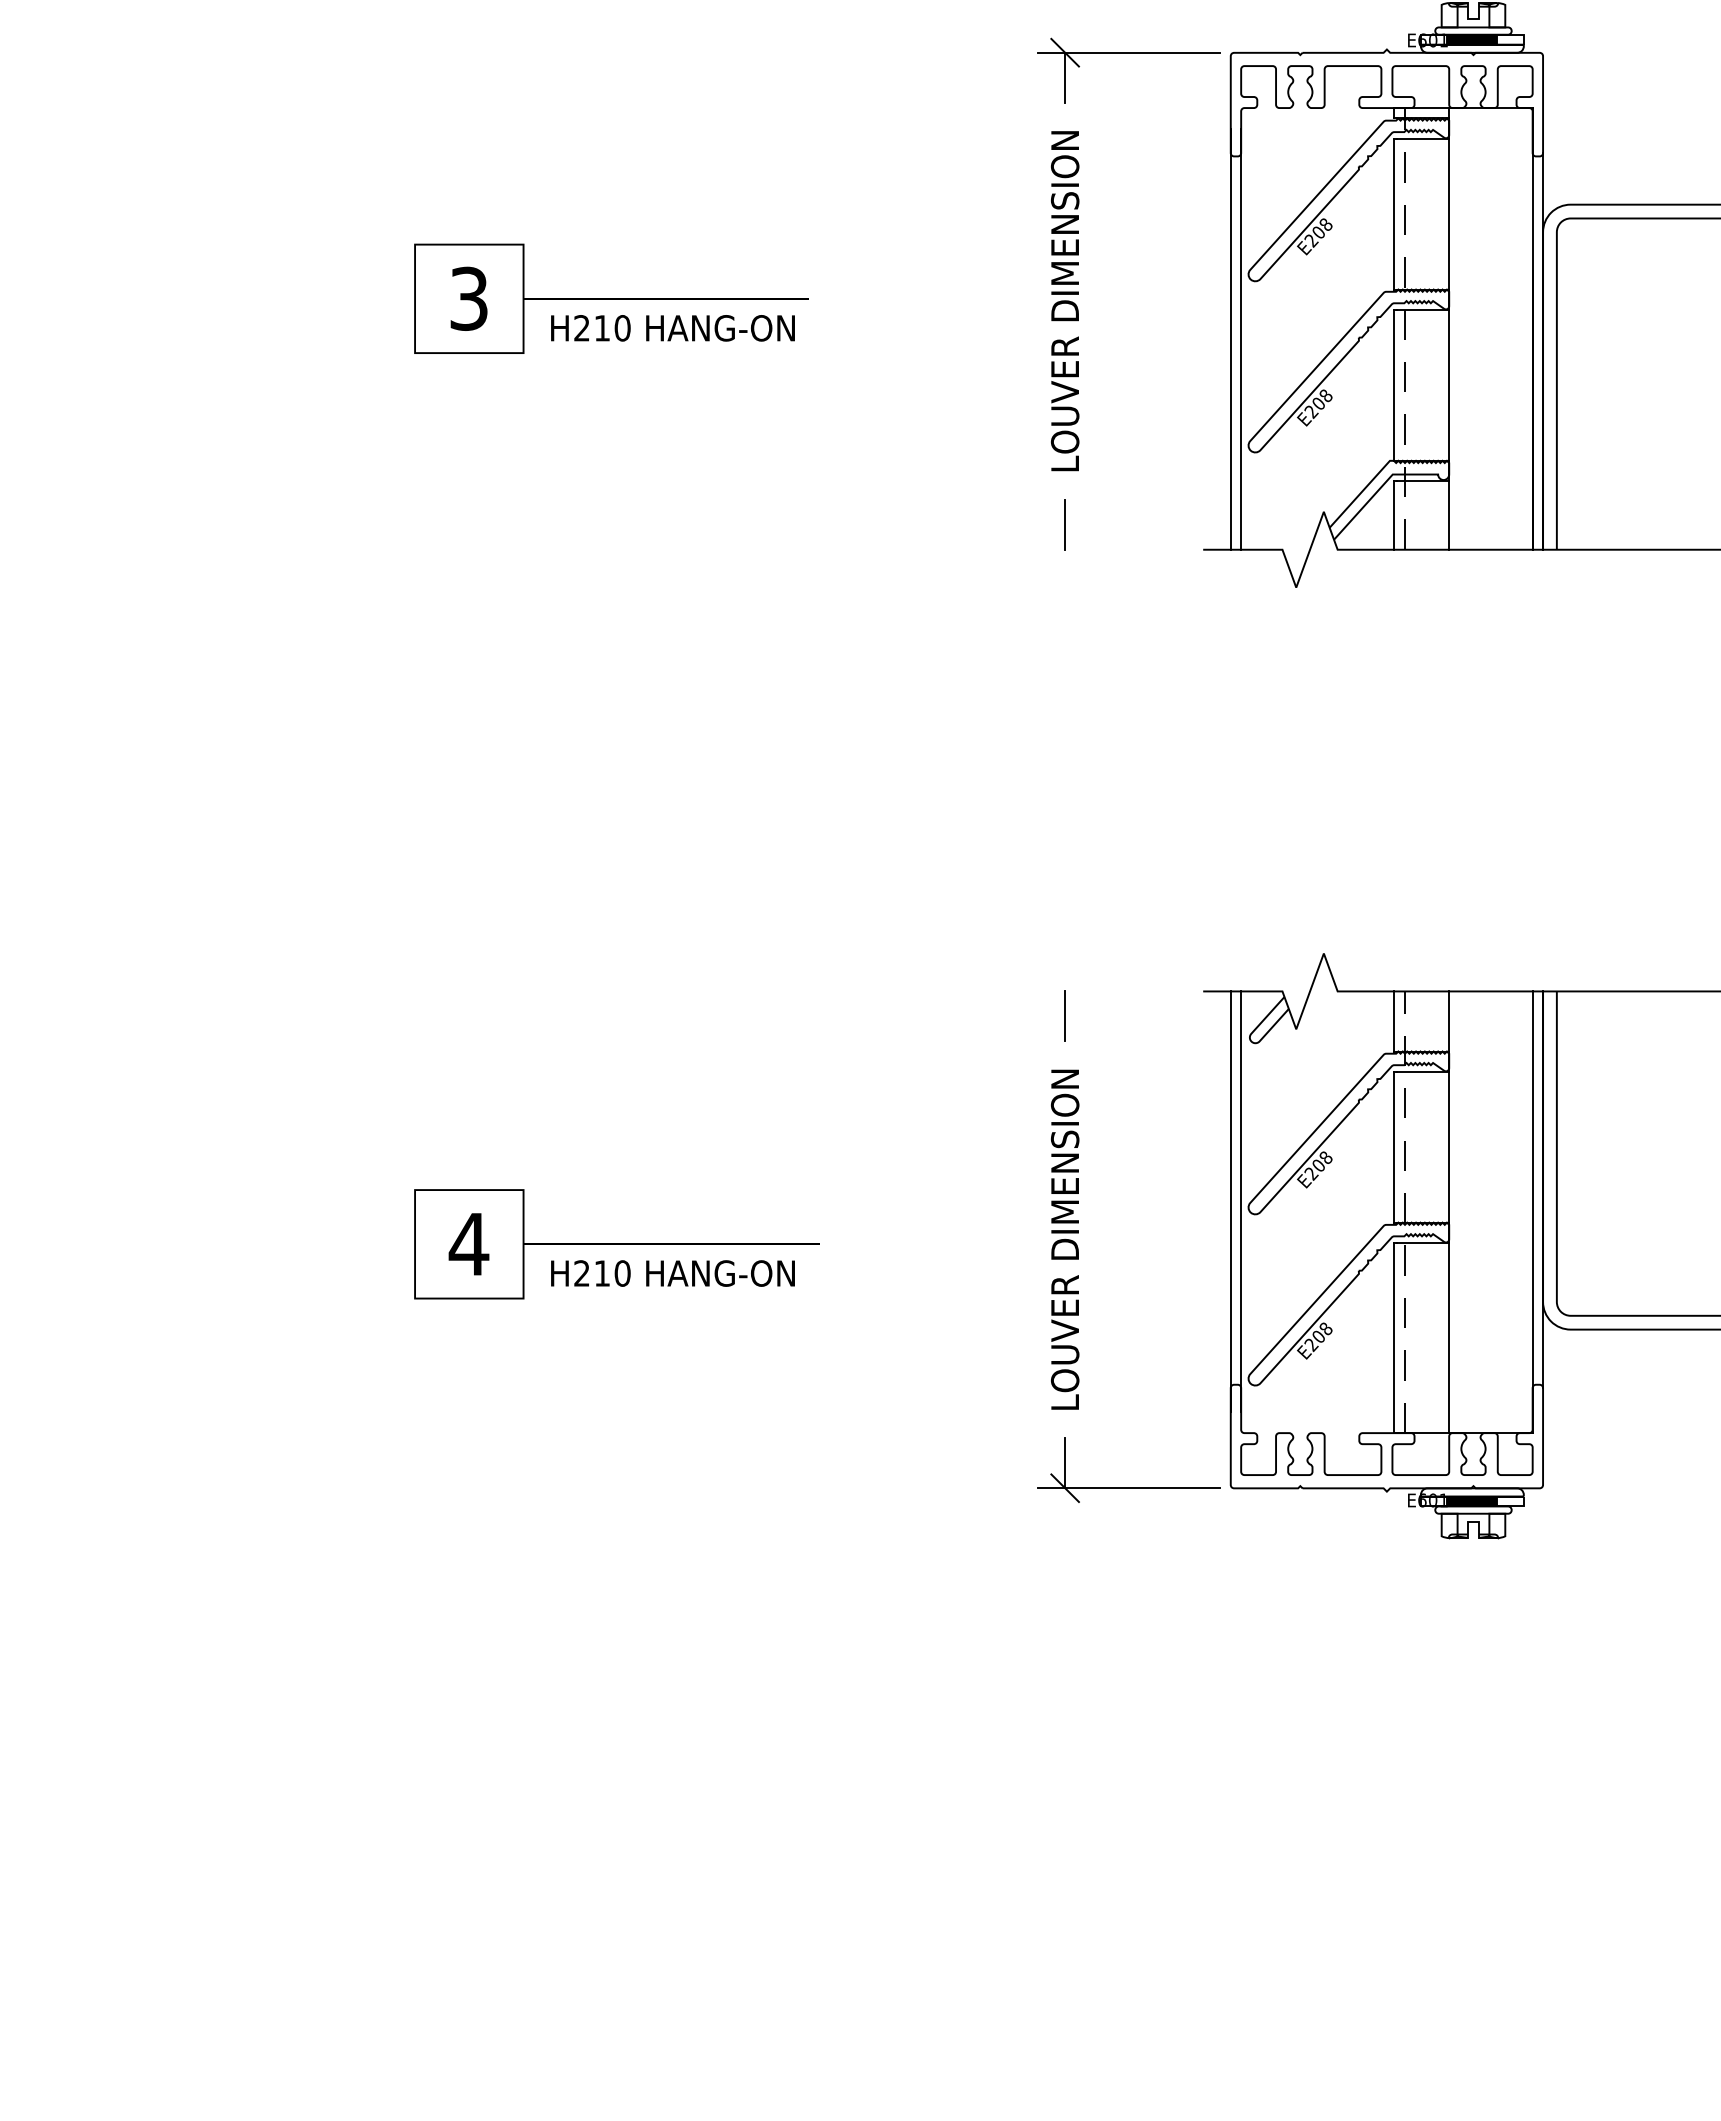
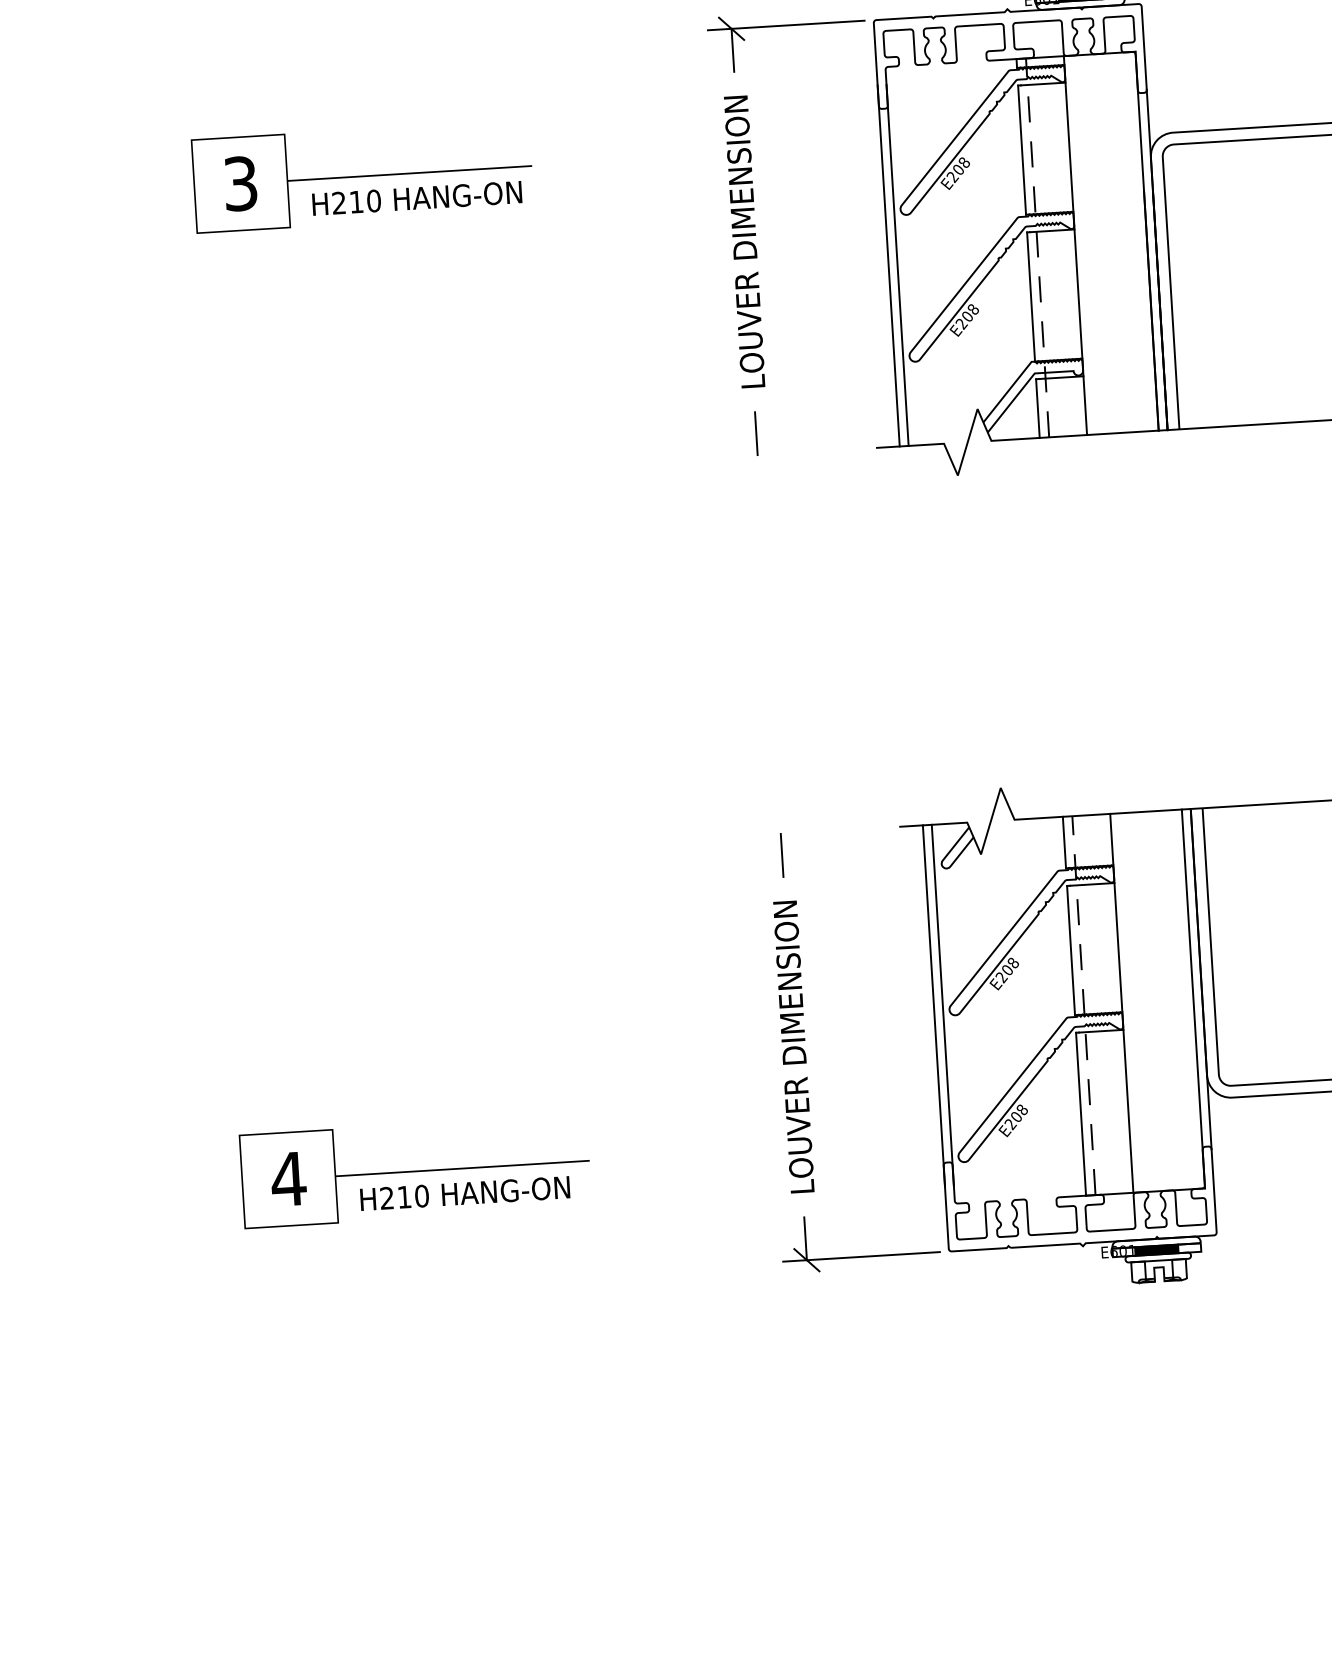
text: (611, 298) -> (362, 176), moved
text: (616, 1244) -> (415, 1171), moved

